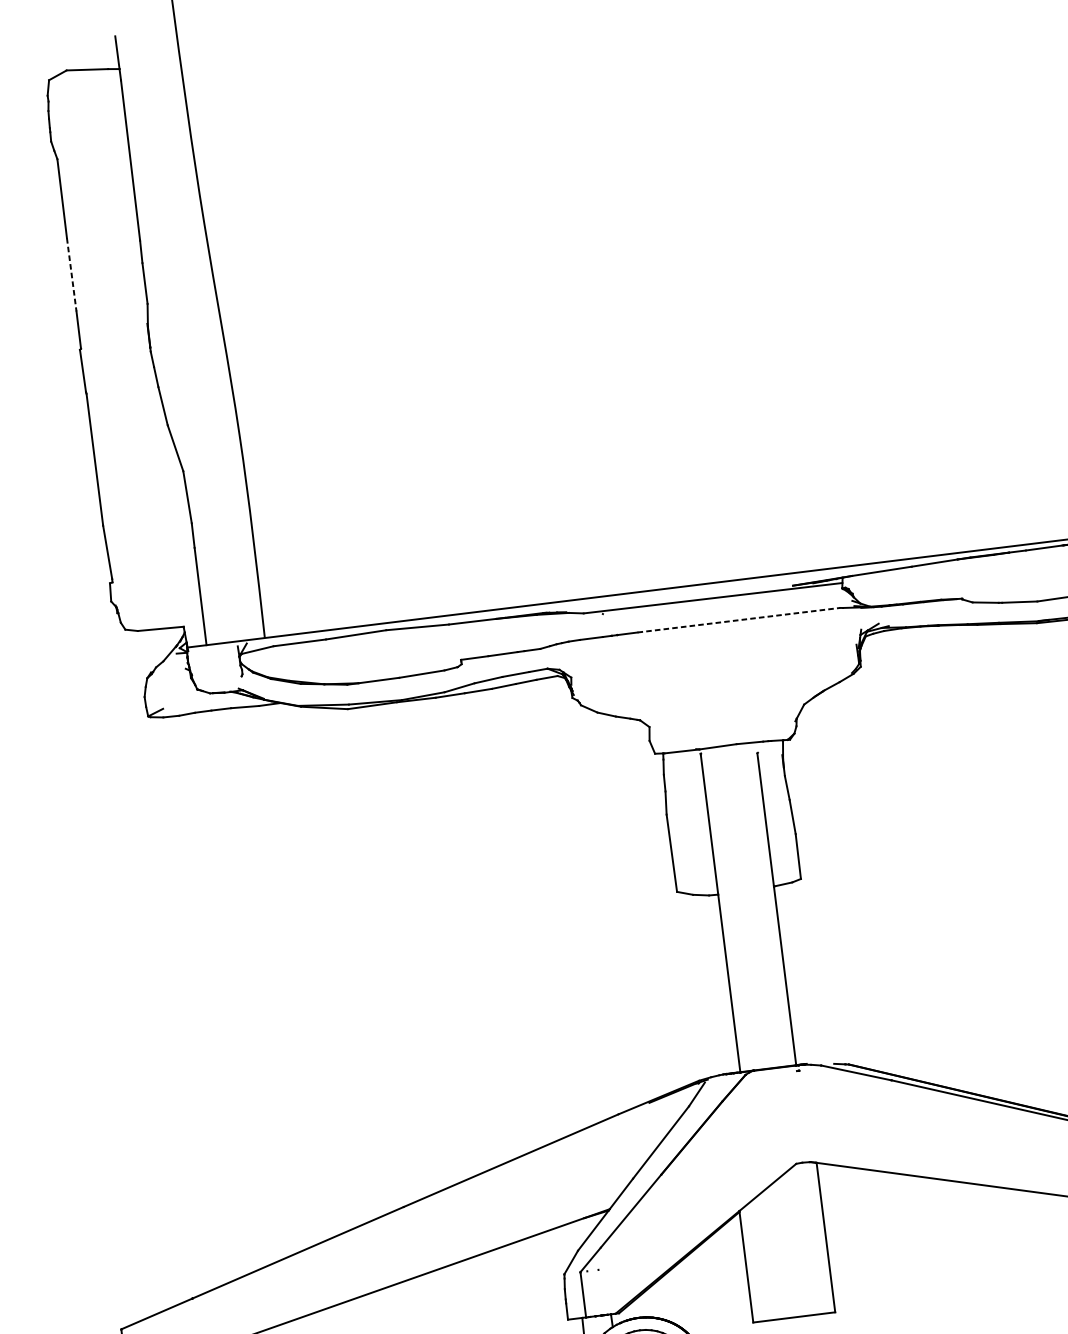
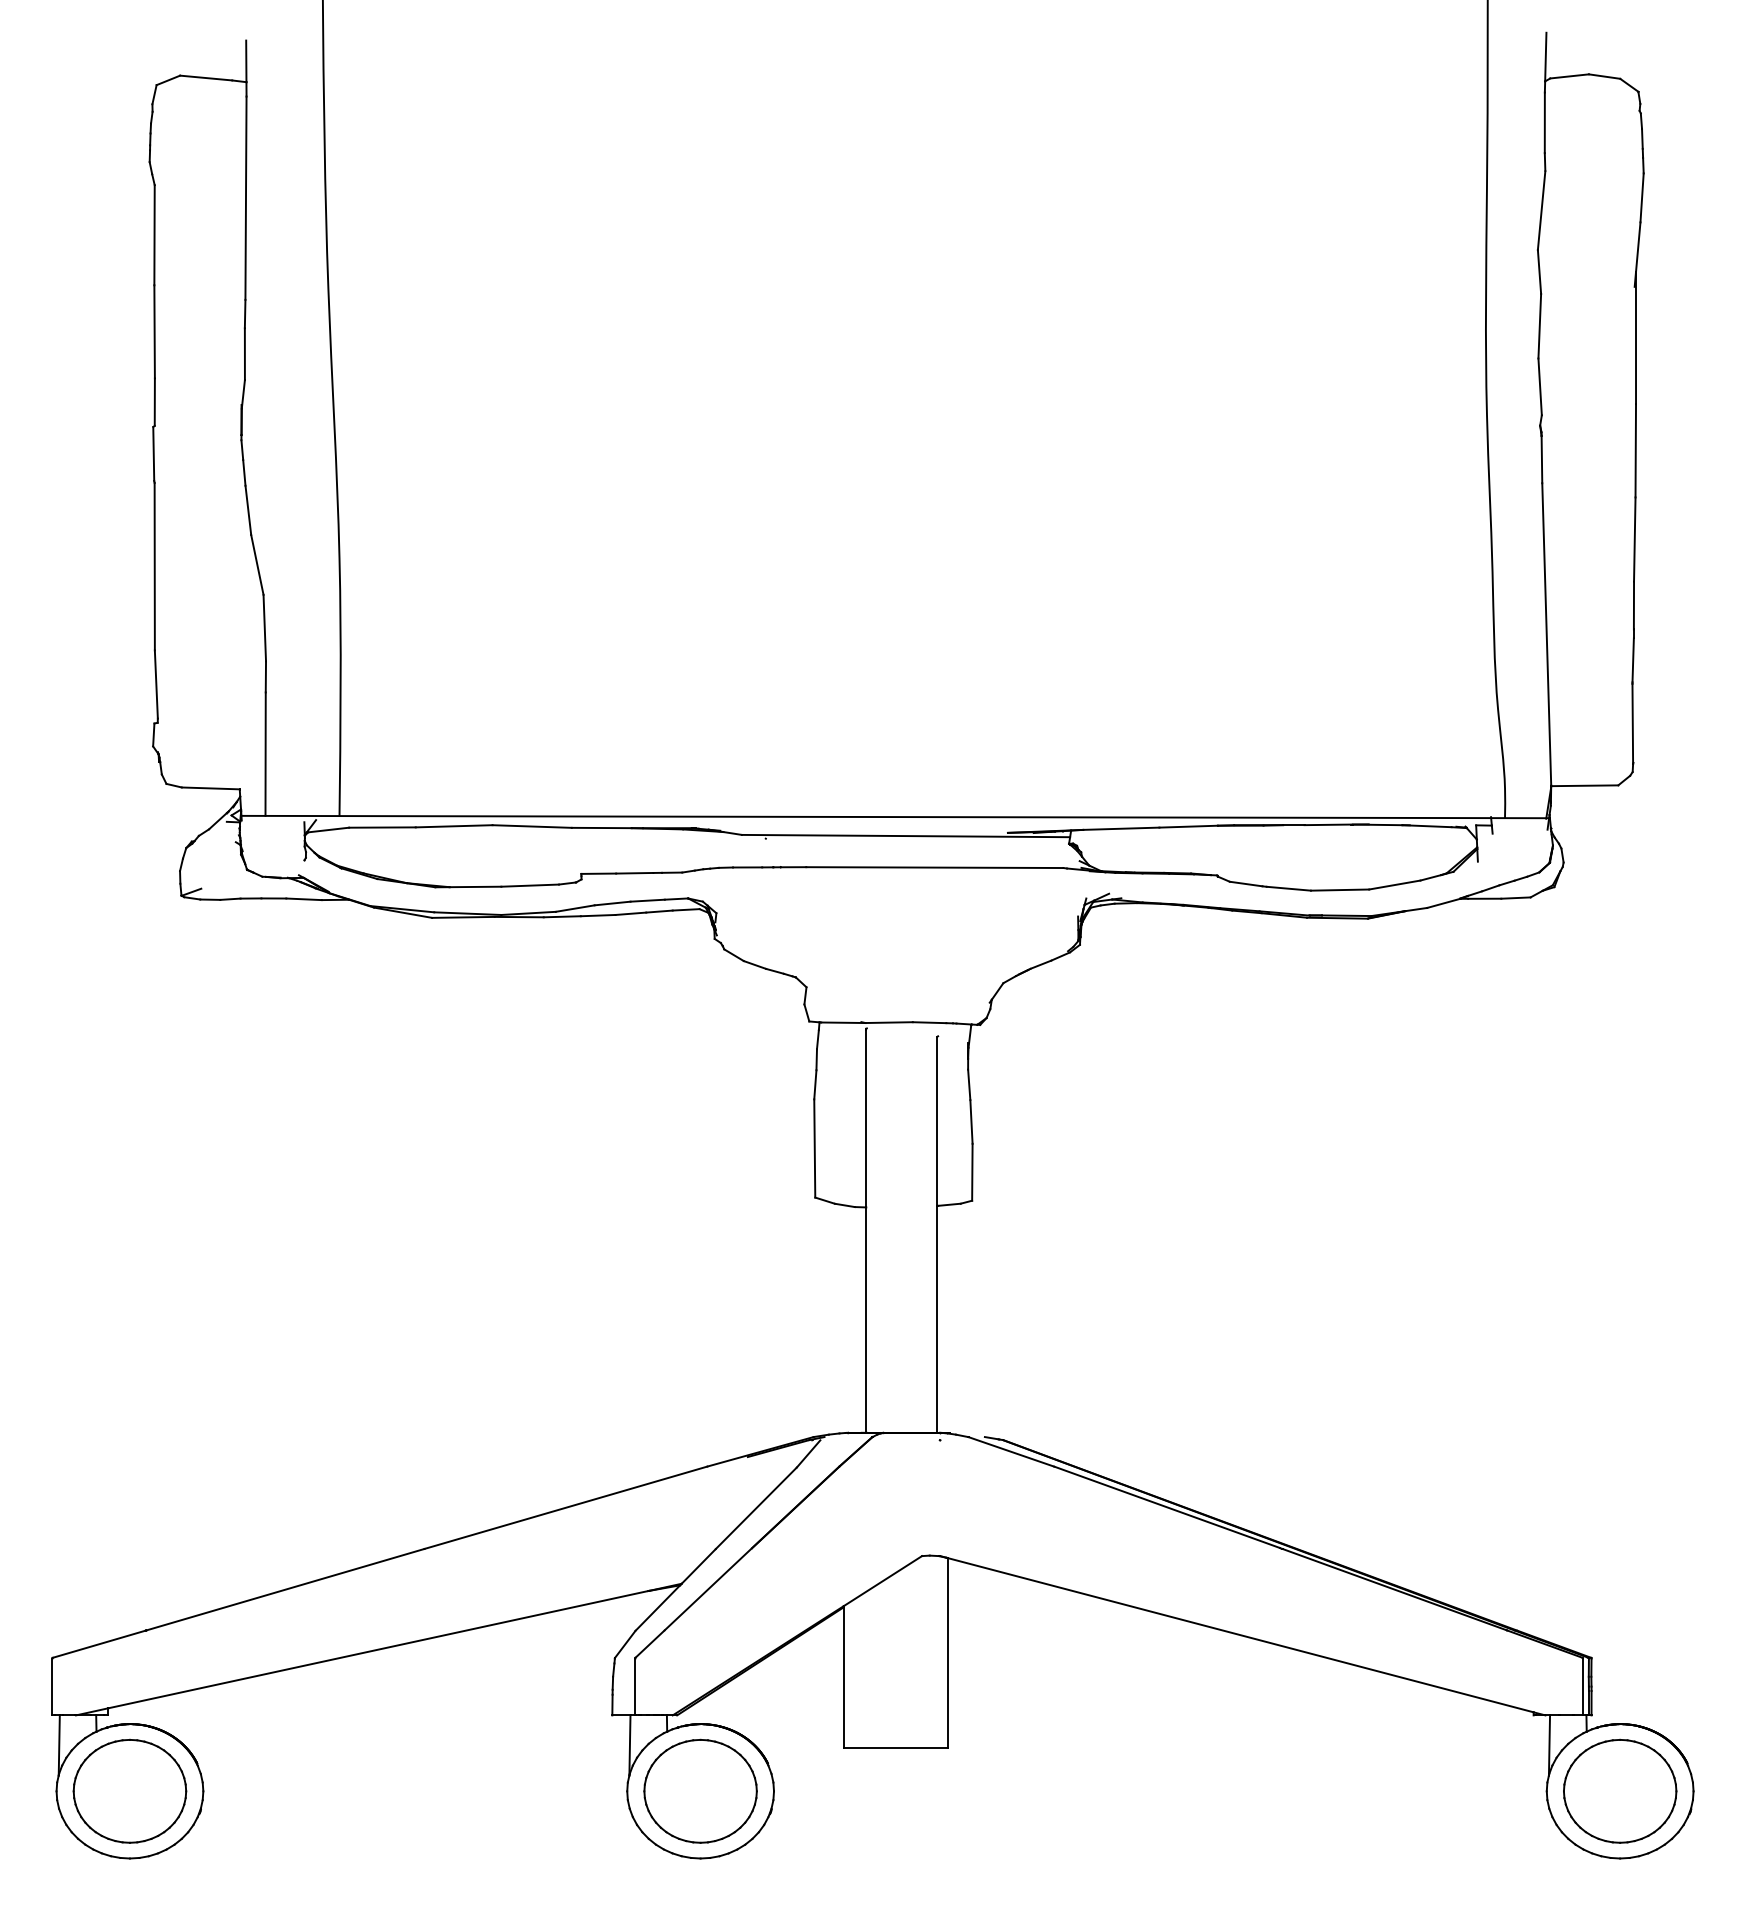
line: (71, 274) -> (154, 331), dashed -> solid
line: (738, 620) -> (934, 867), dashed -> solid

